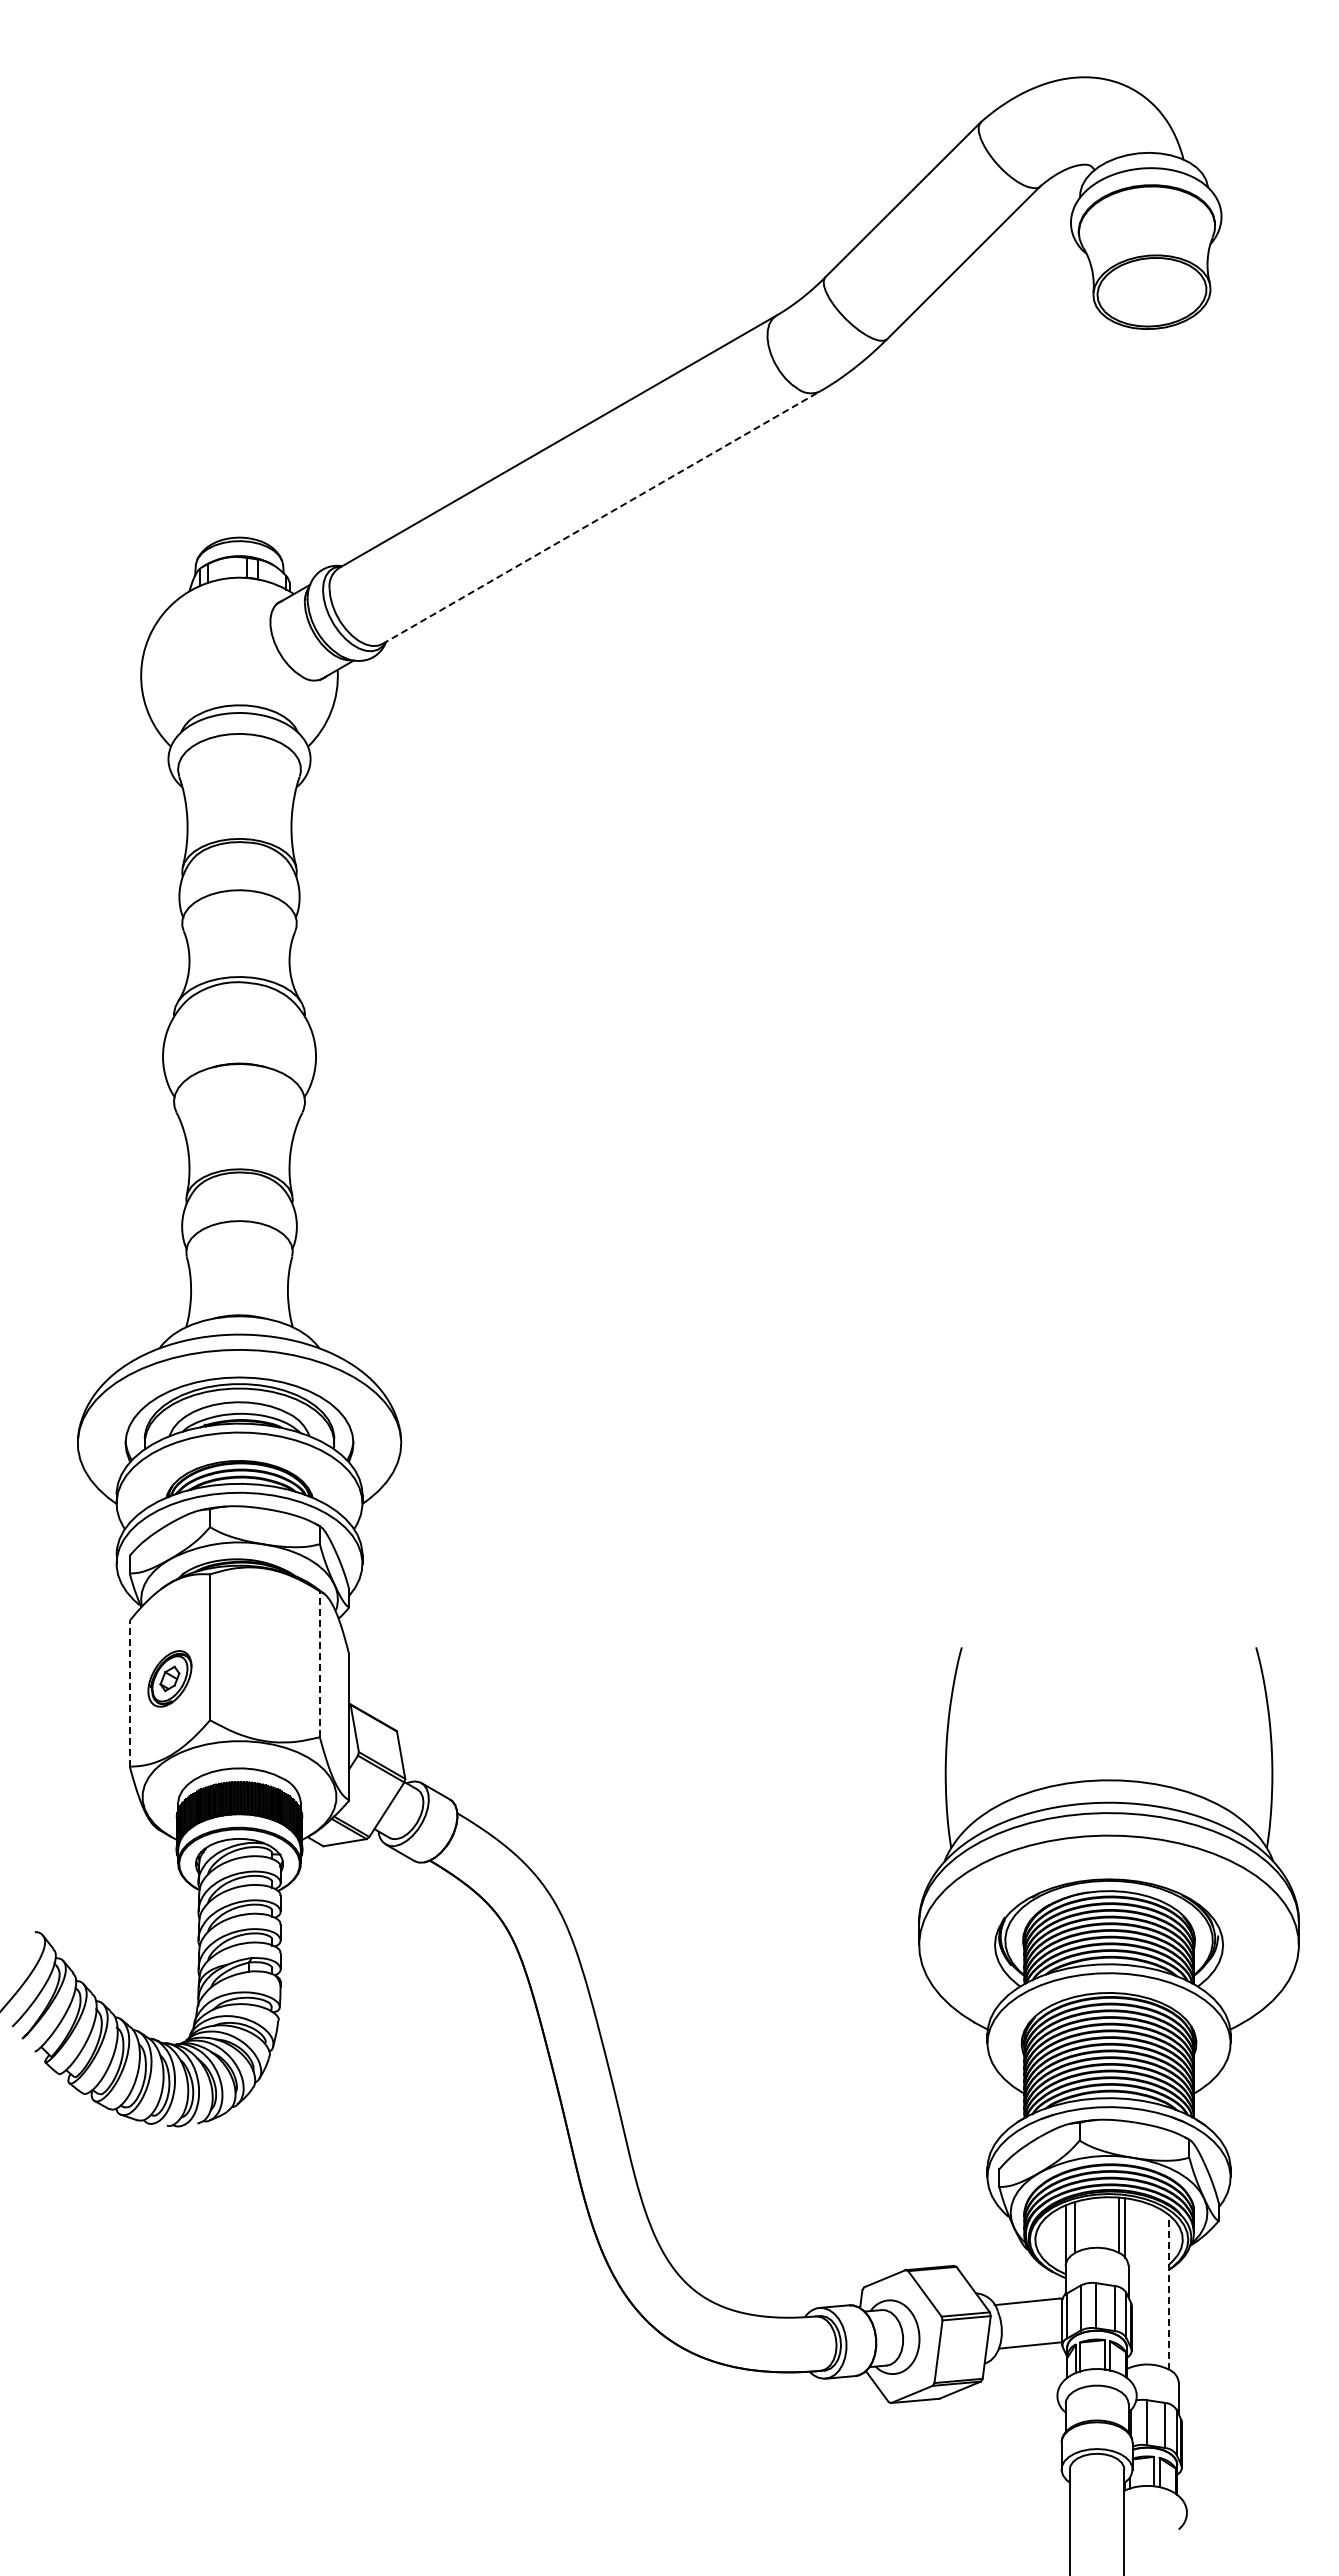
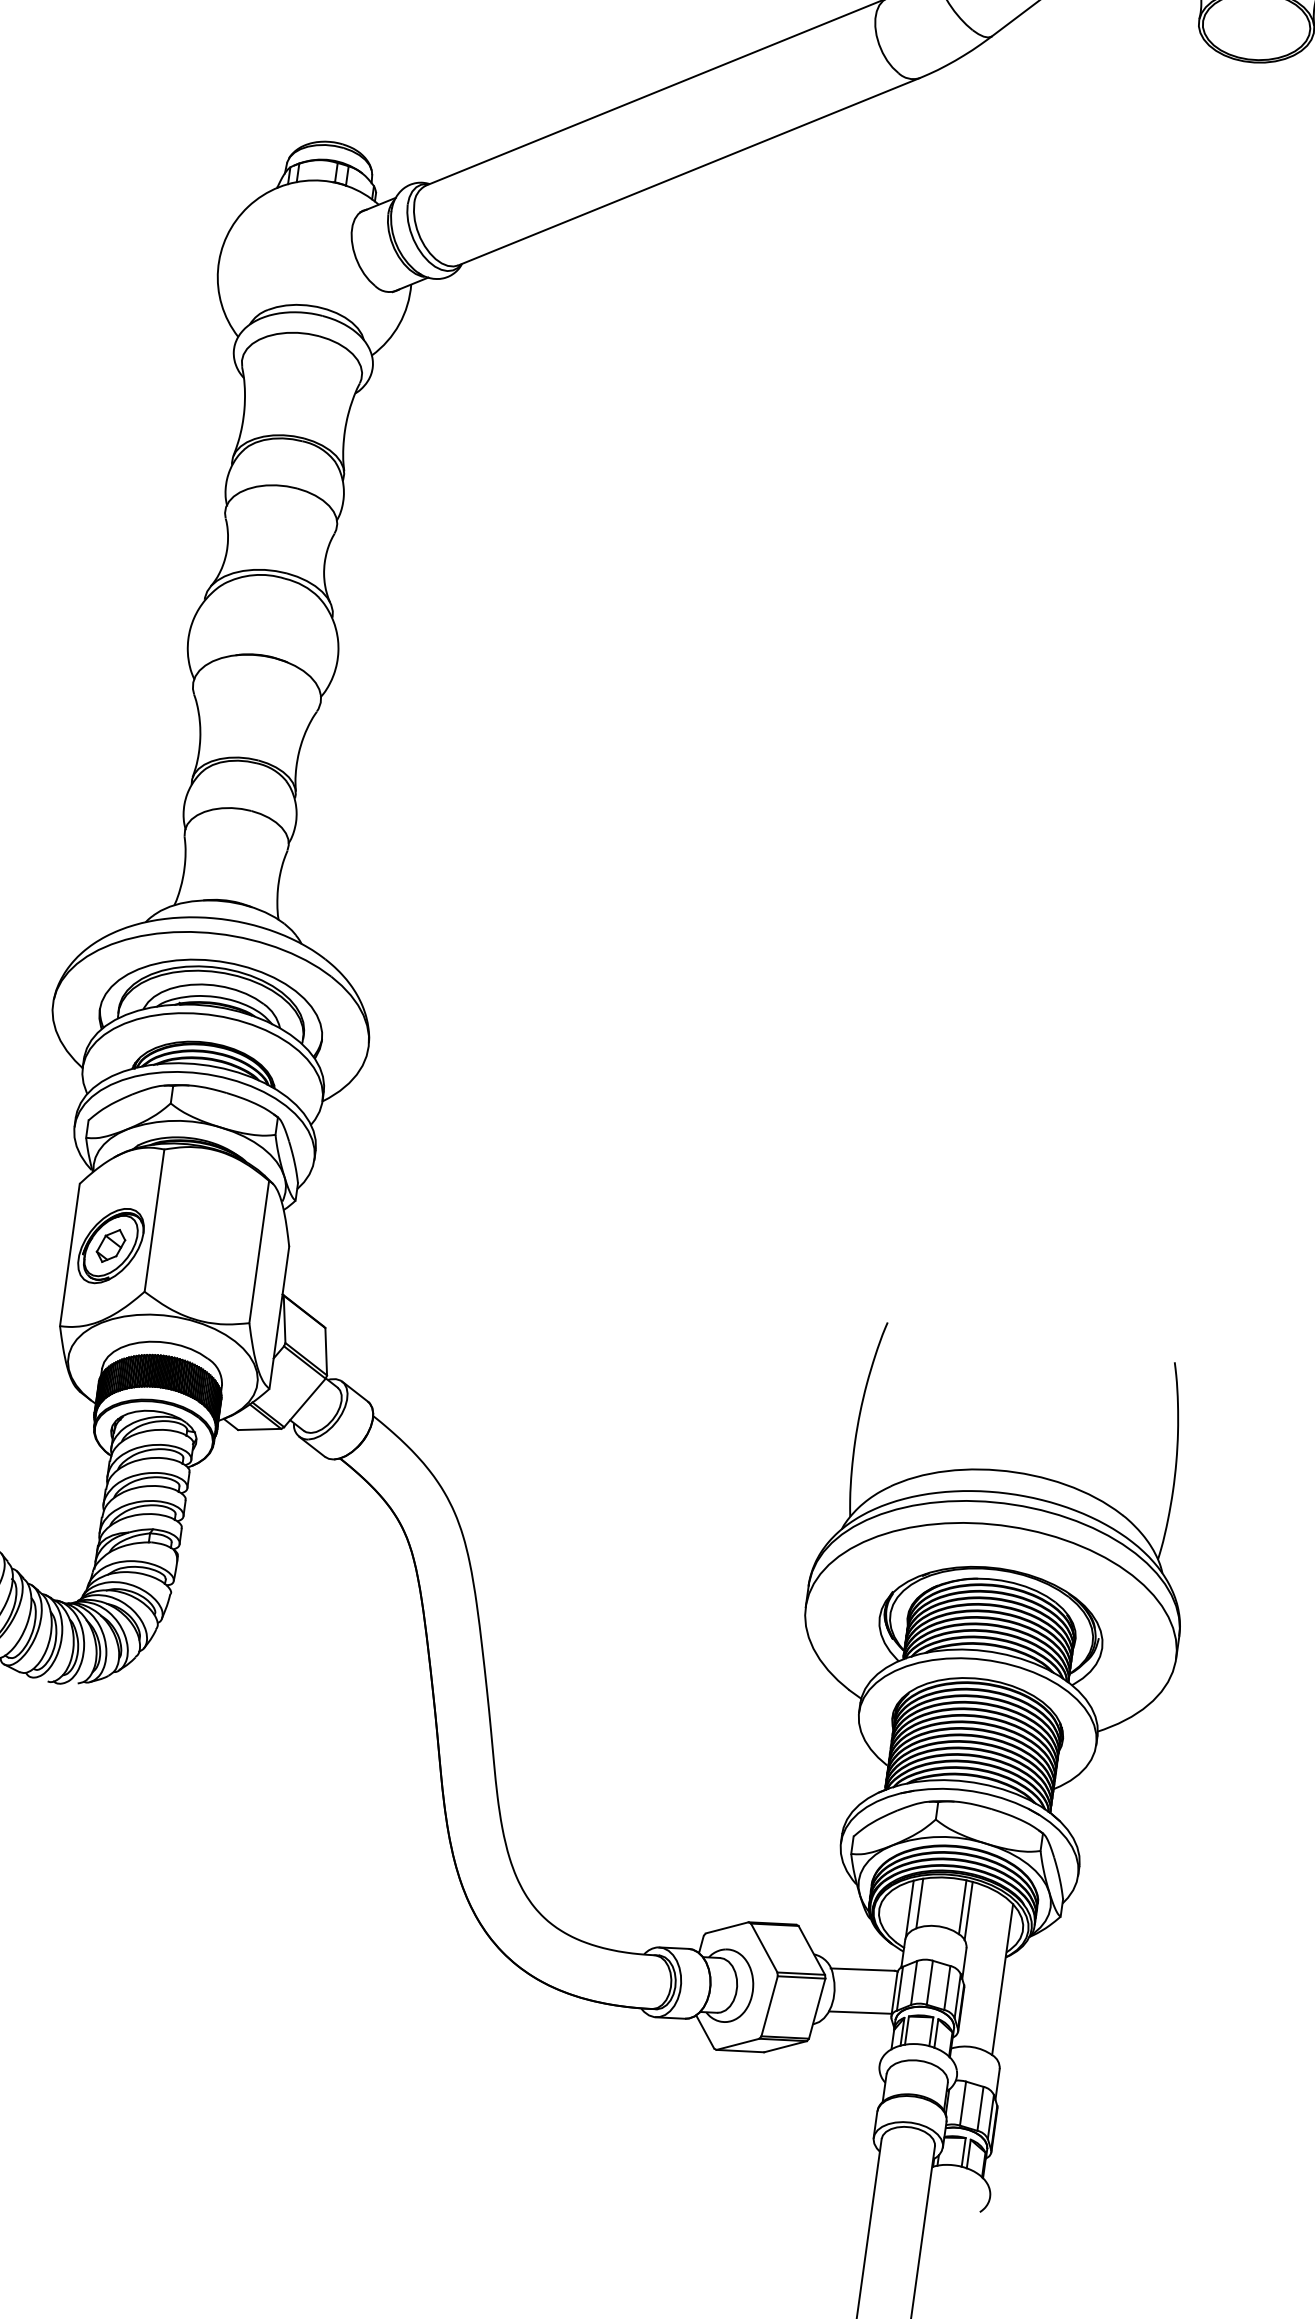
line: (601, 517) -> (689, 171), dashed -> solid
line: (319, 1664) -> (258, 1252), dashed -> solid
part: (169, 1678) -> (110, 1245), size x1.43
line: (129, 1693) -> (69, 1254), dashed -> solid
line: (1169, 2291) -> (1003, 1978), dashed -> solid

